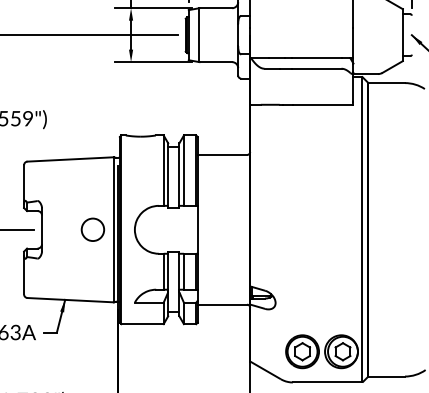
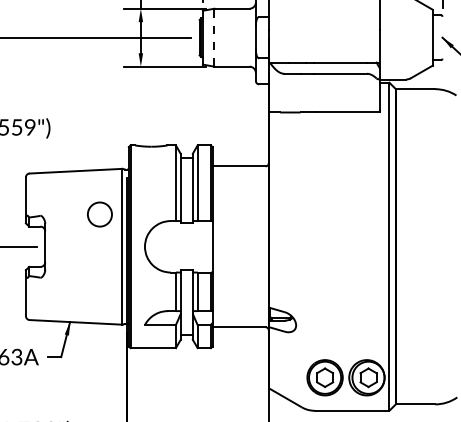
line: (199, 35) -> (214, 38), solid -> dashed
part: (92, 229) -> (99, 214), moved

